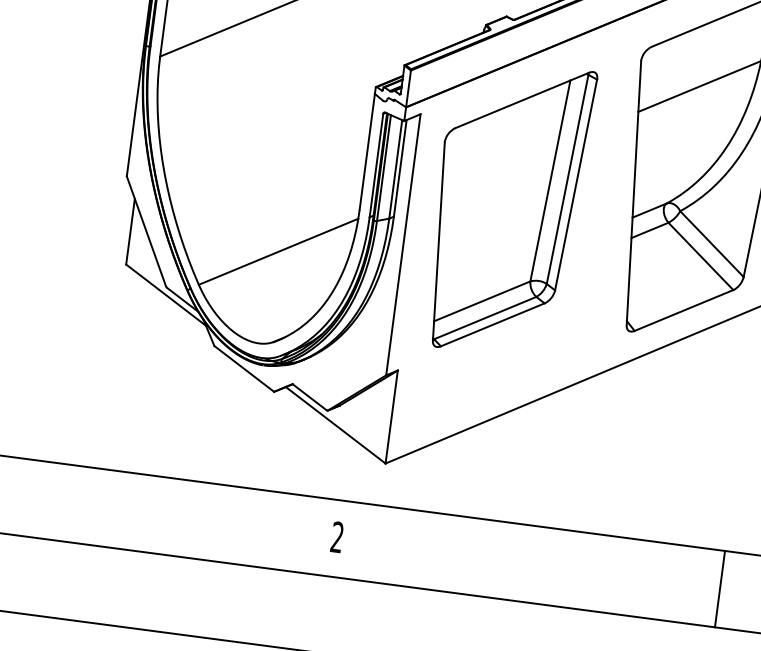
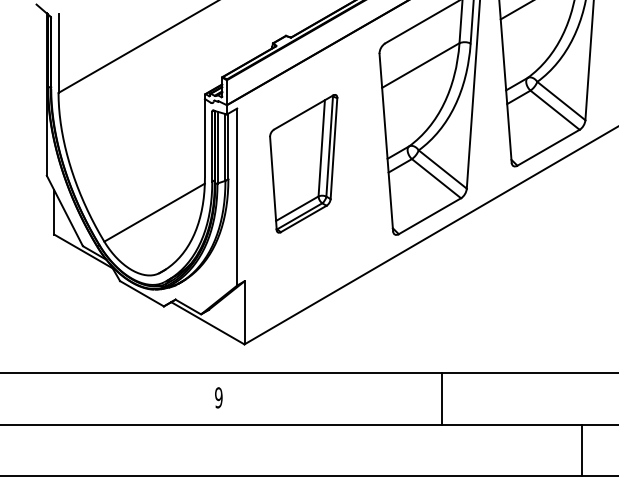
part: (507, 208) -> (303, 163), size x0.7
text: (336, 536) -> (218, 397), 2 -> 9
line: (720, 588) -> (442, 398), moved

